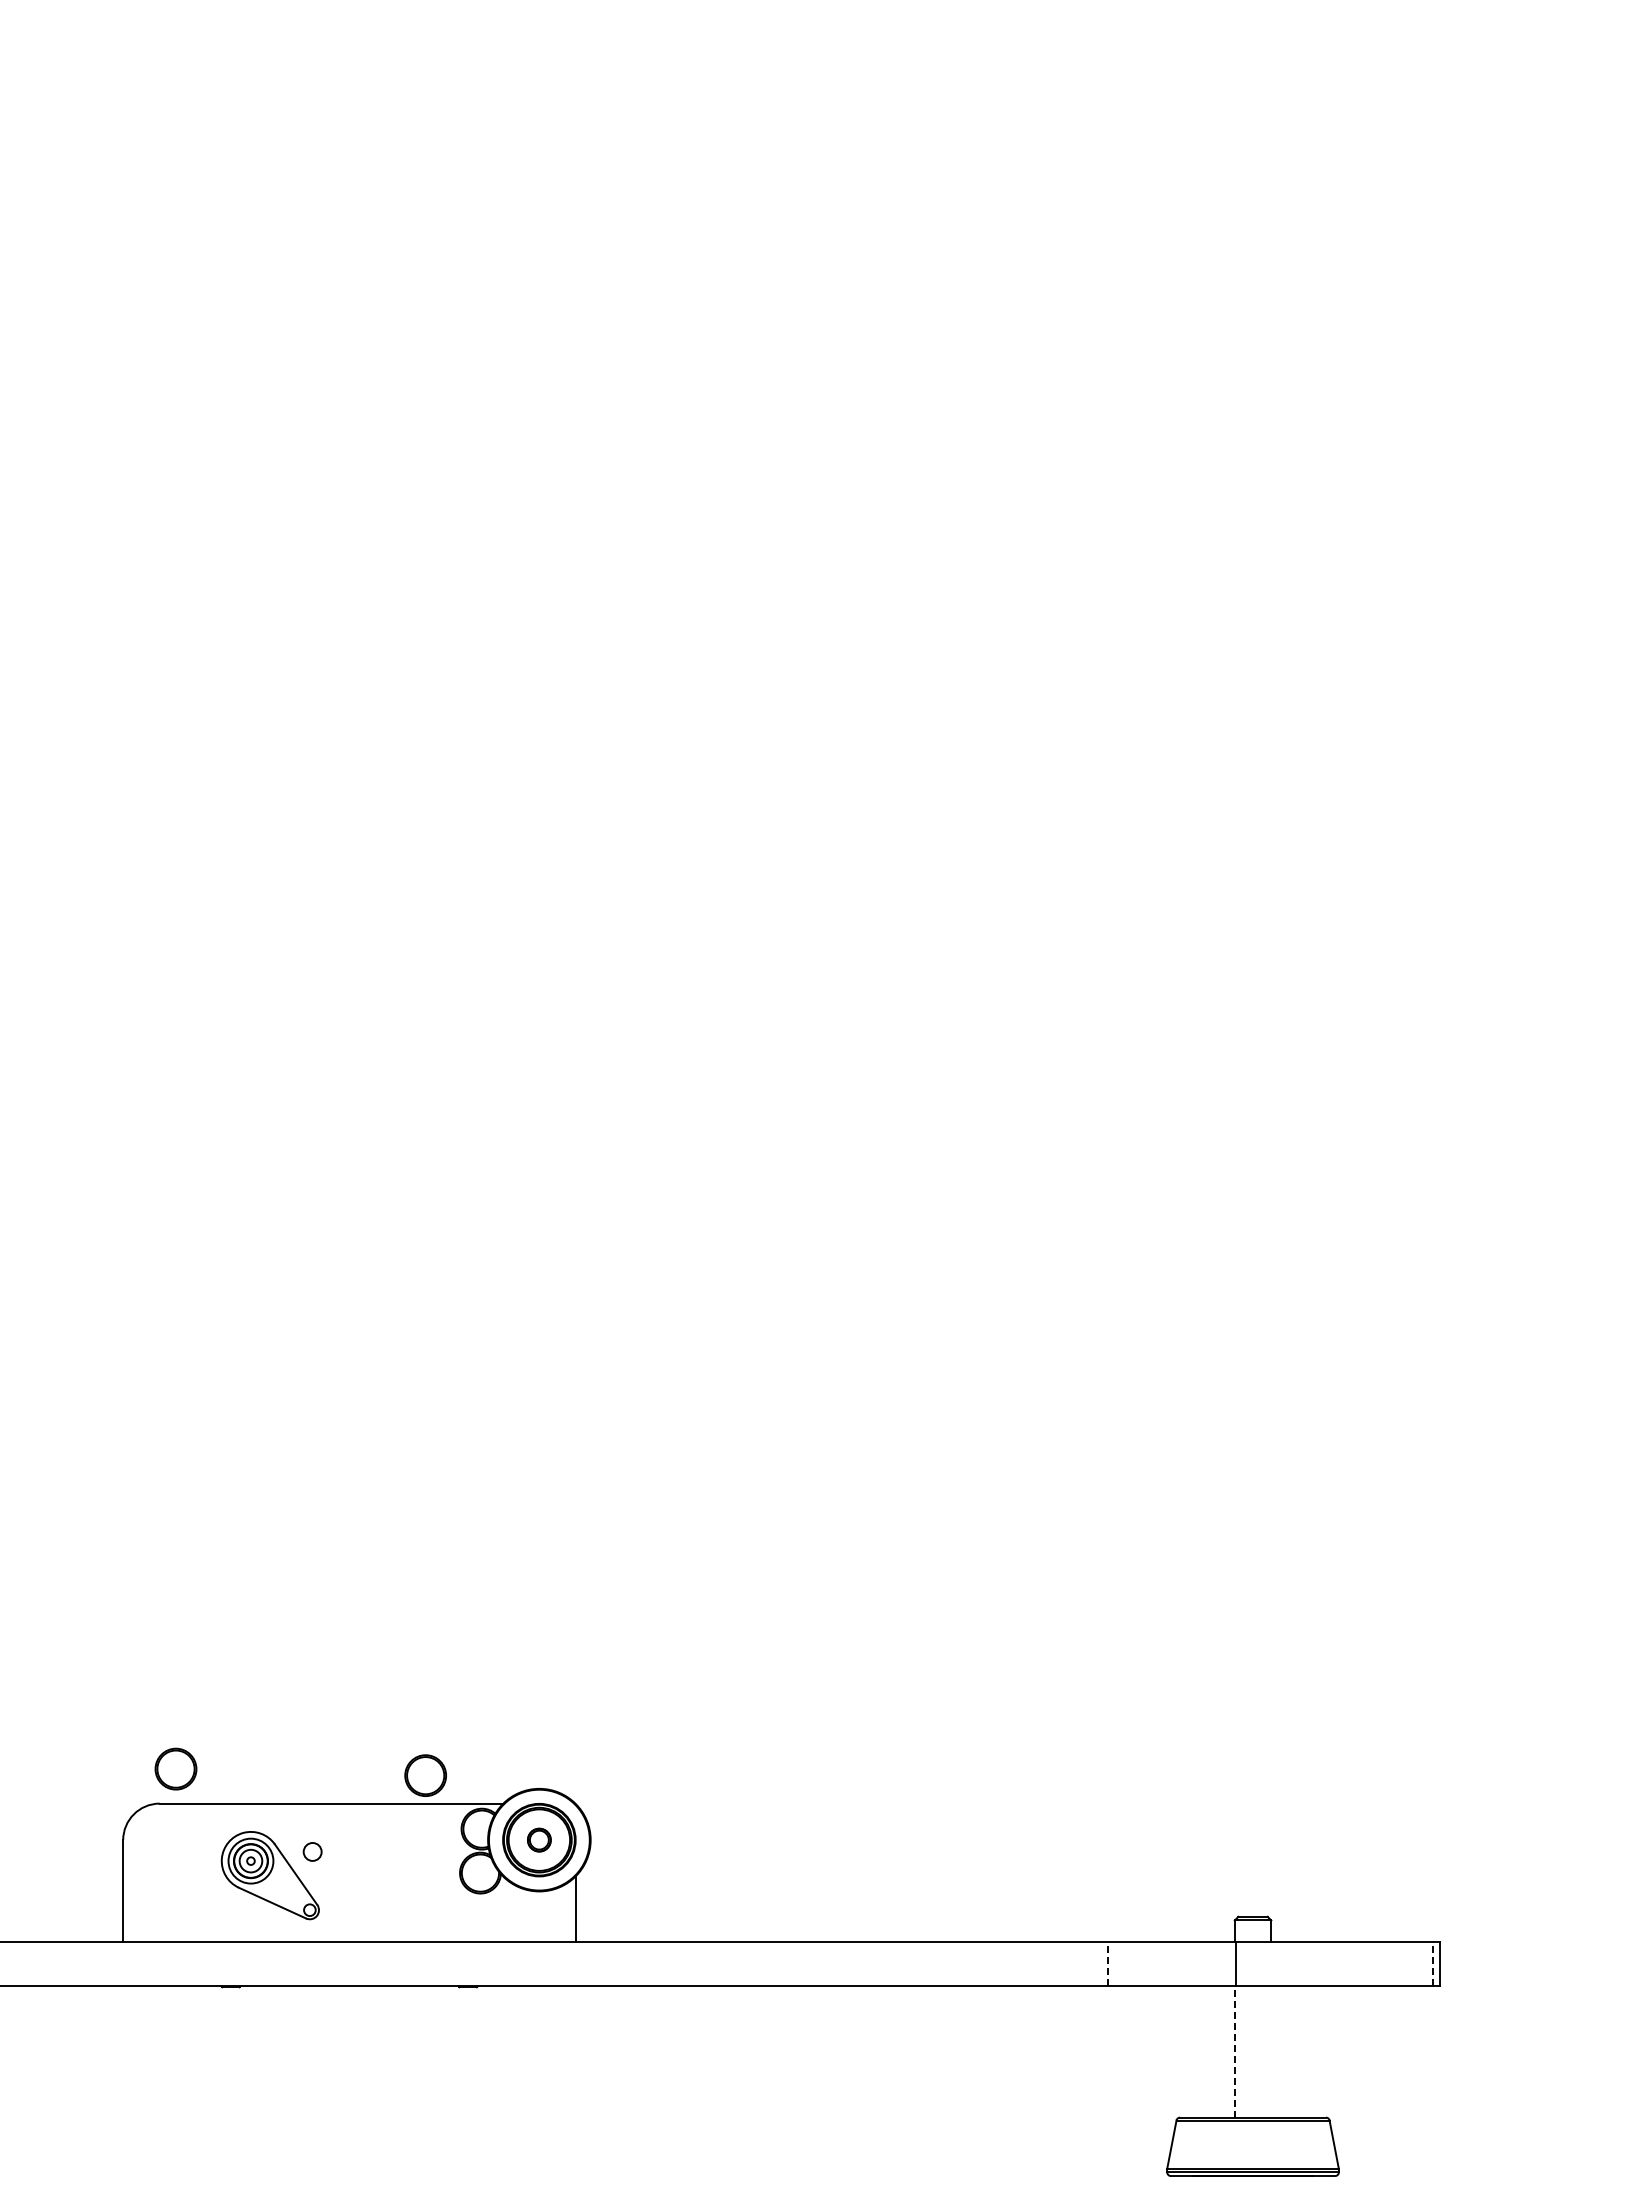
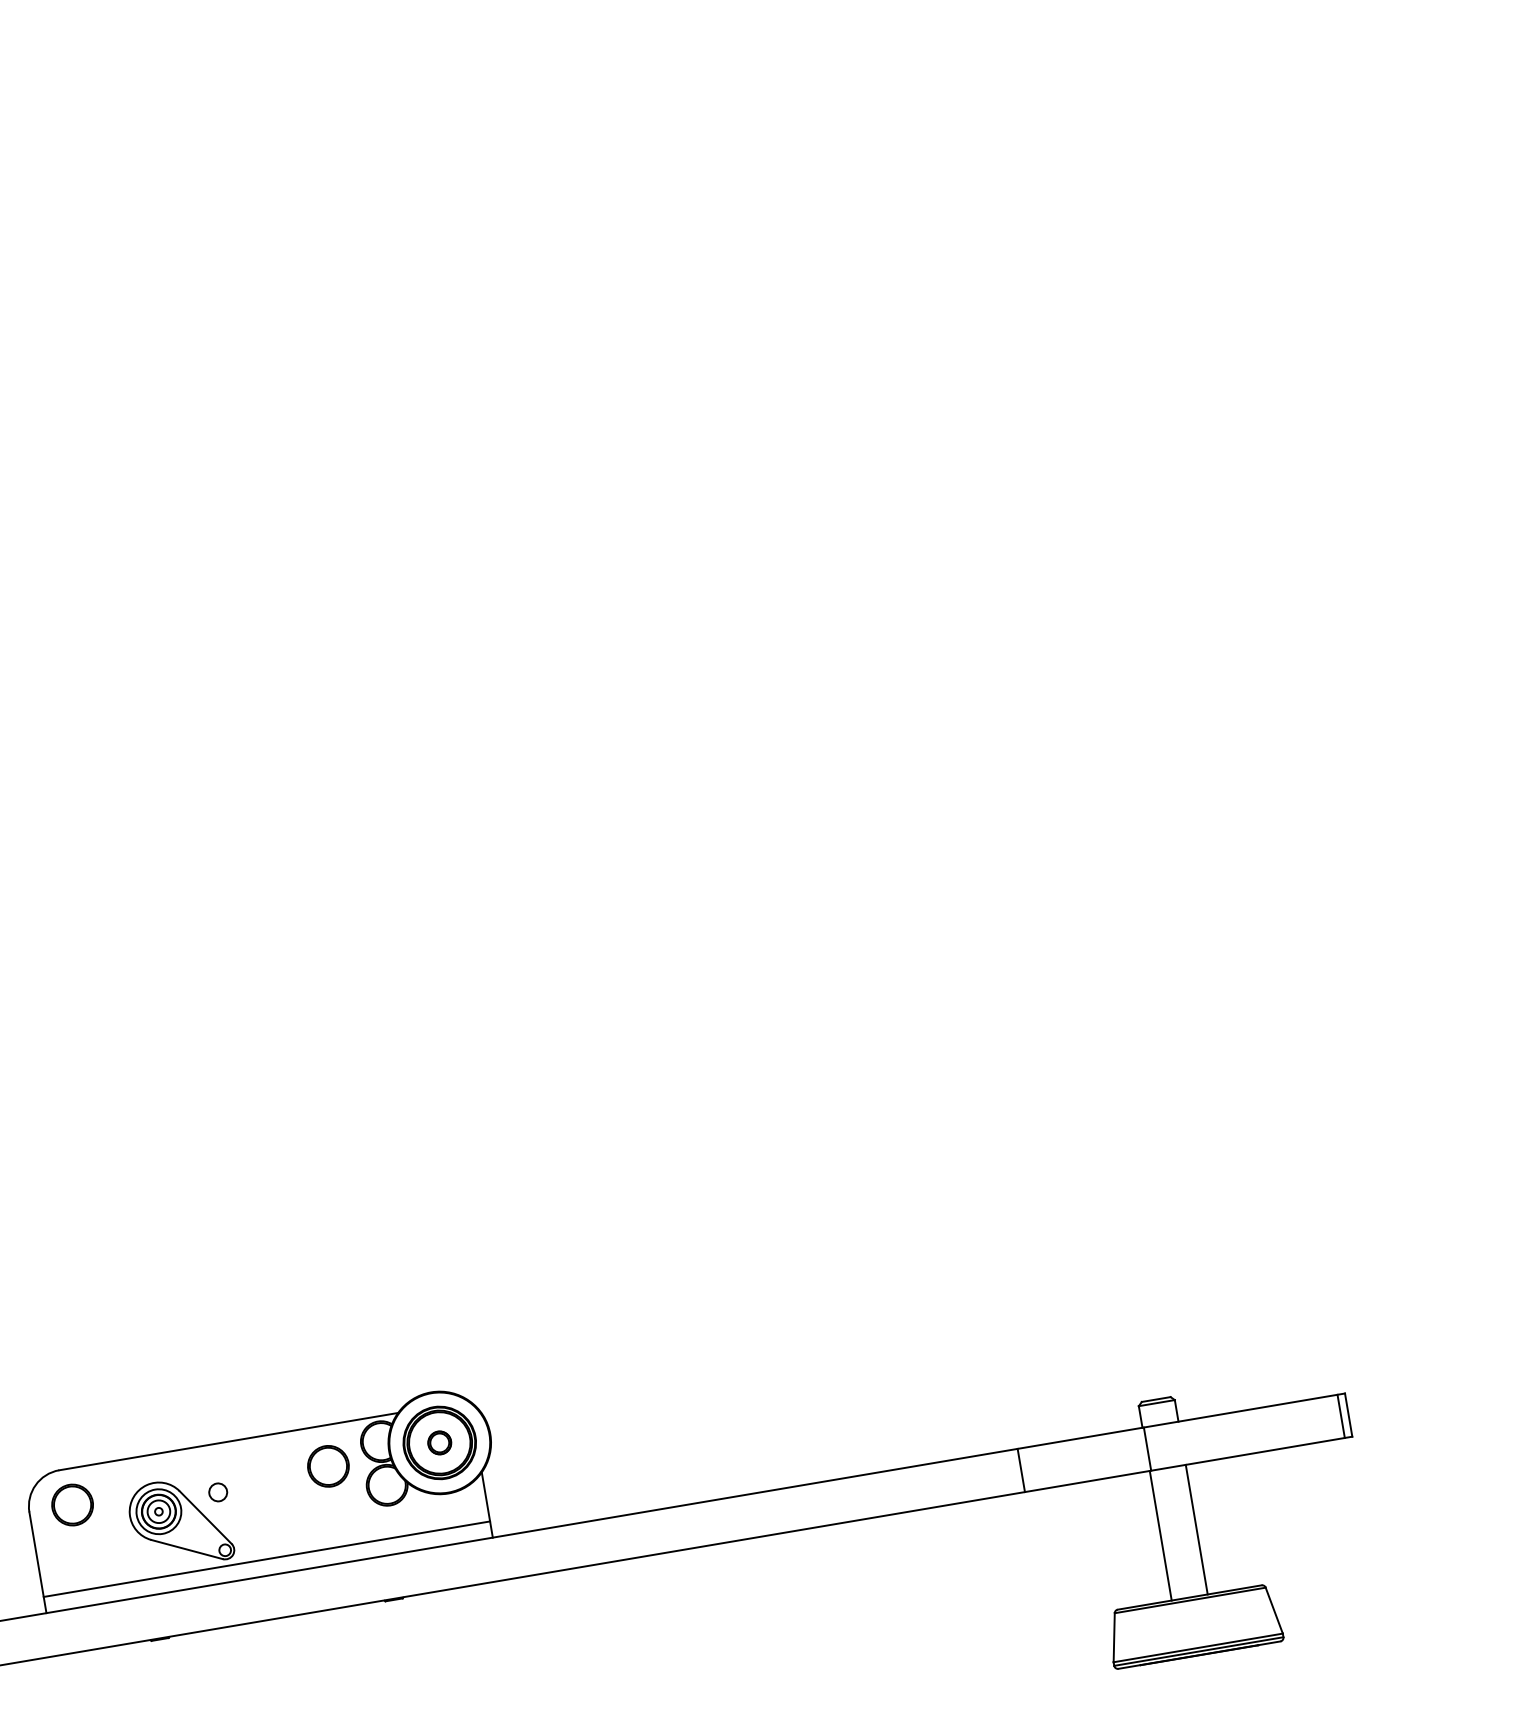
part: (175, 1768) -> (72, 1504), moved
part: (425, 1775) -> (328, 1466), moved
line: (349, 1925) -> (266, 1558), added
line: (1108, 1964) -> (1021, 1470), dashed -> solid
line: (1432, 1964) -> (1341, 1416), dashed -> solid
line: (1234, 2051) -> (1160, 1535), dashed -> solid
line: (1271, 2051) -> (1196, 1529), added

